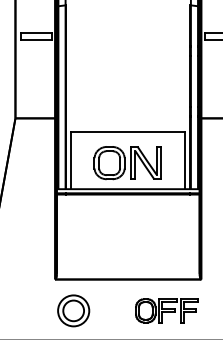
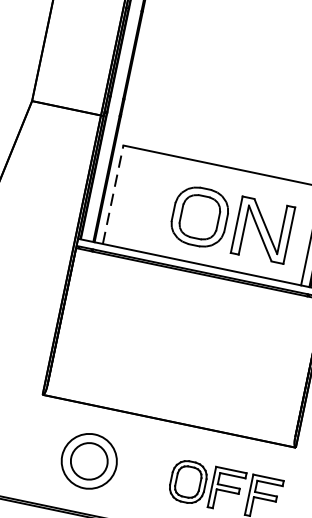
line: (71, 160) -> (113, 194), solid -> dashed
part: (127, 163) -> (230, 224), moved
part: (73, 310) -> (89, 460), moved

